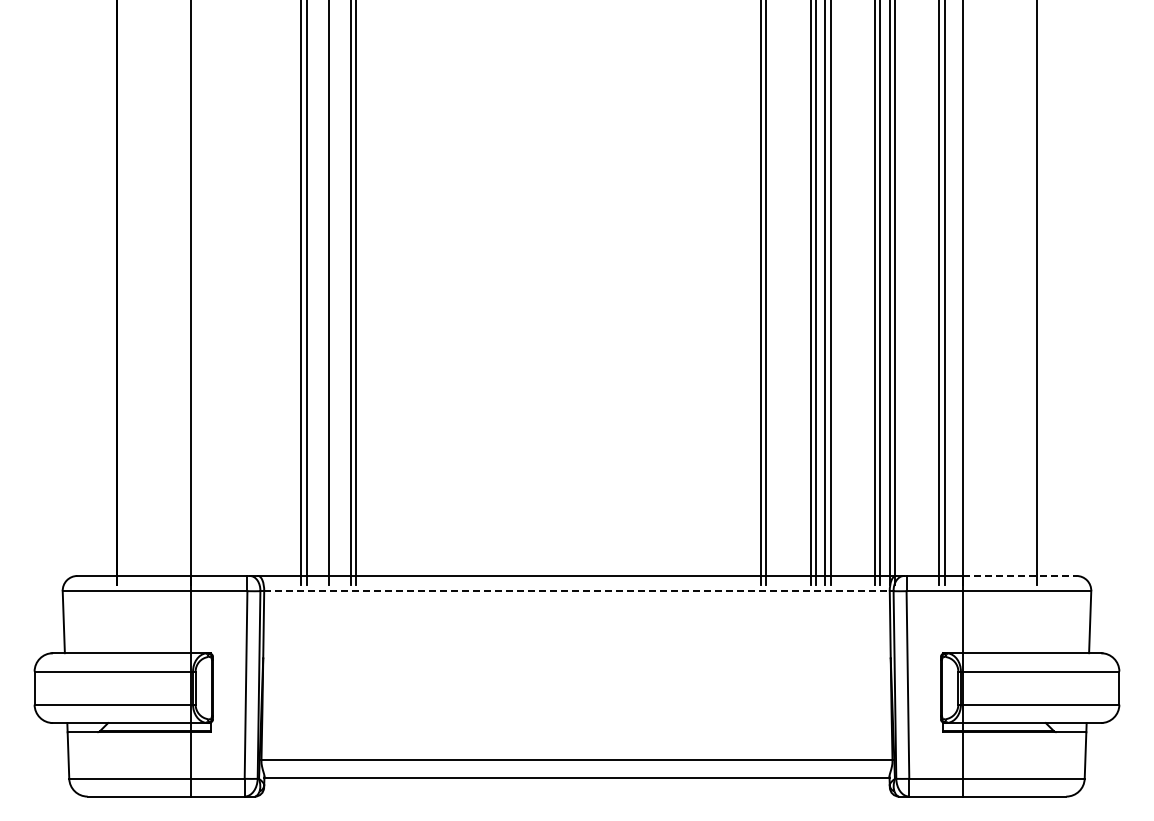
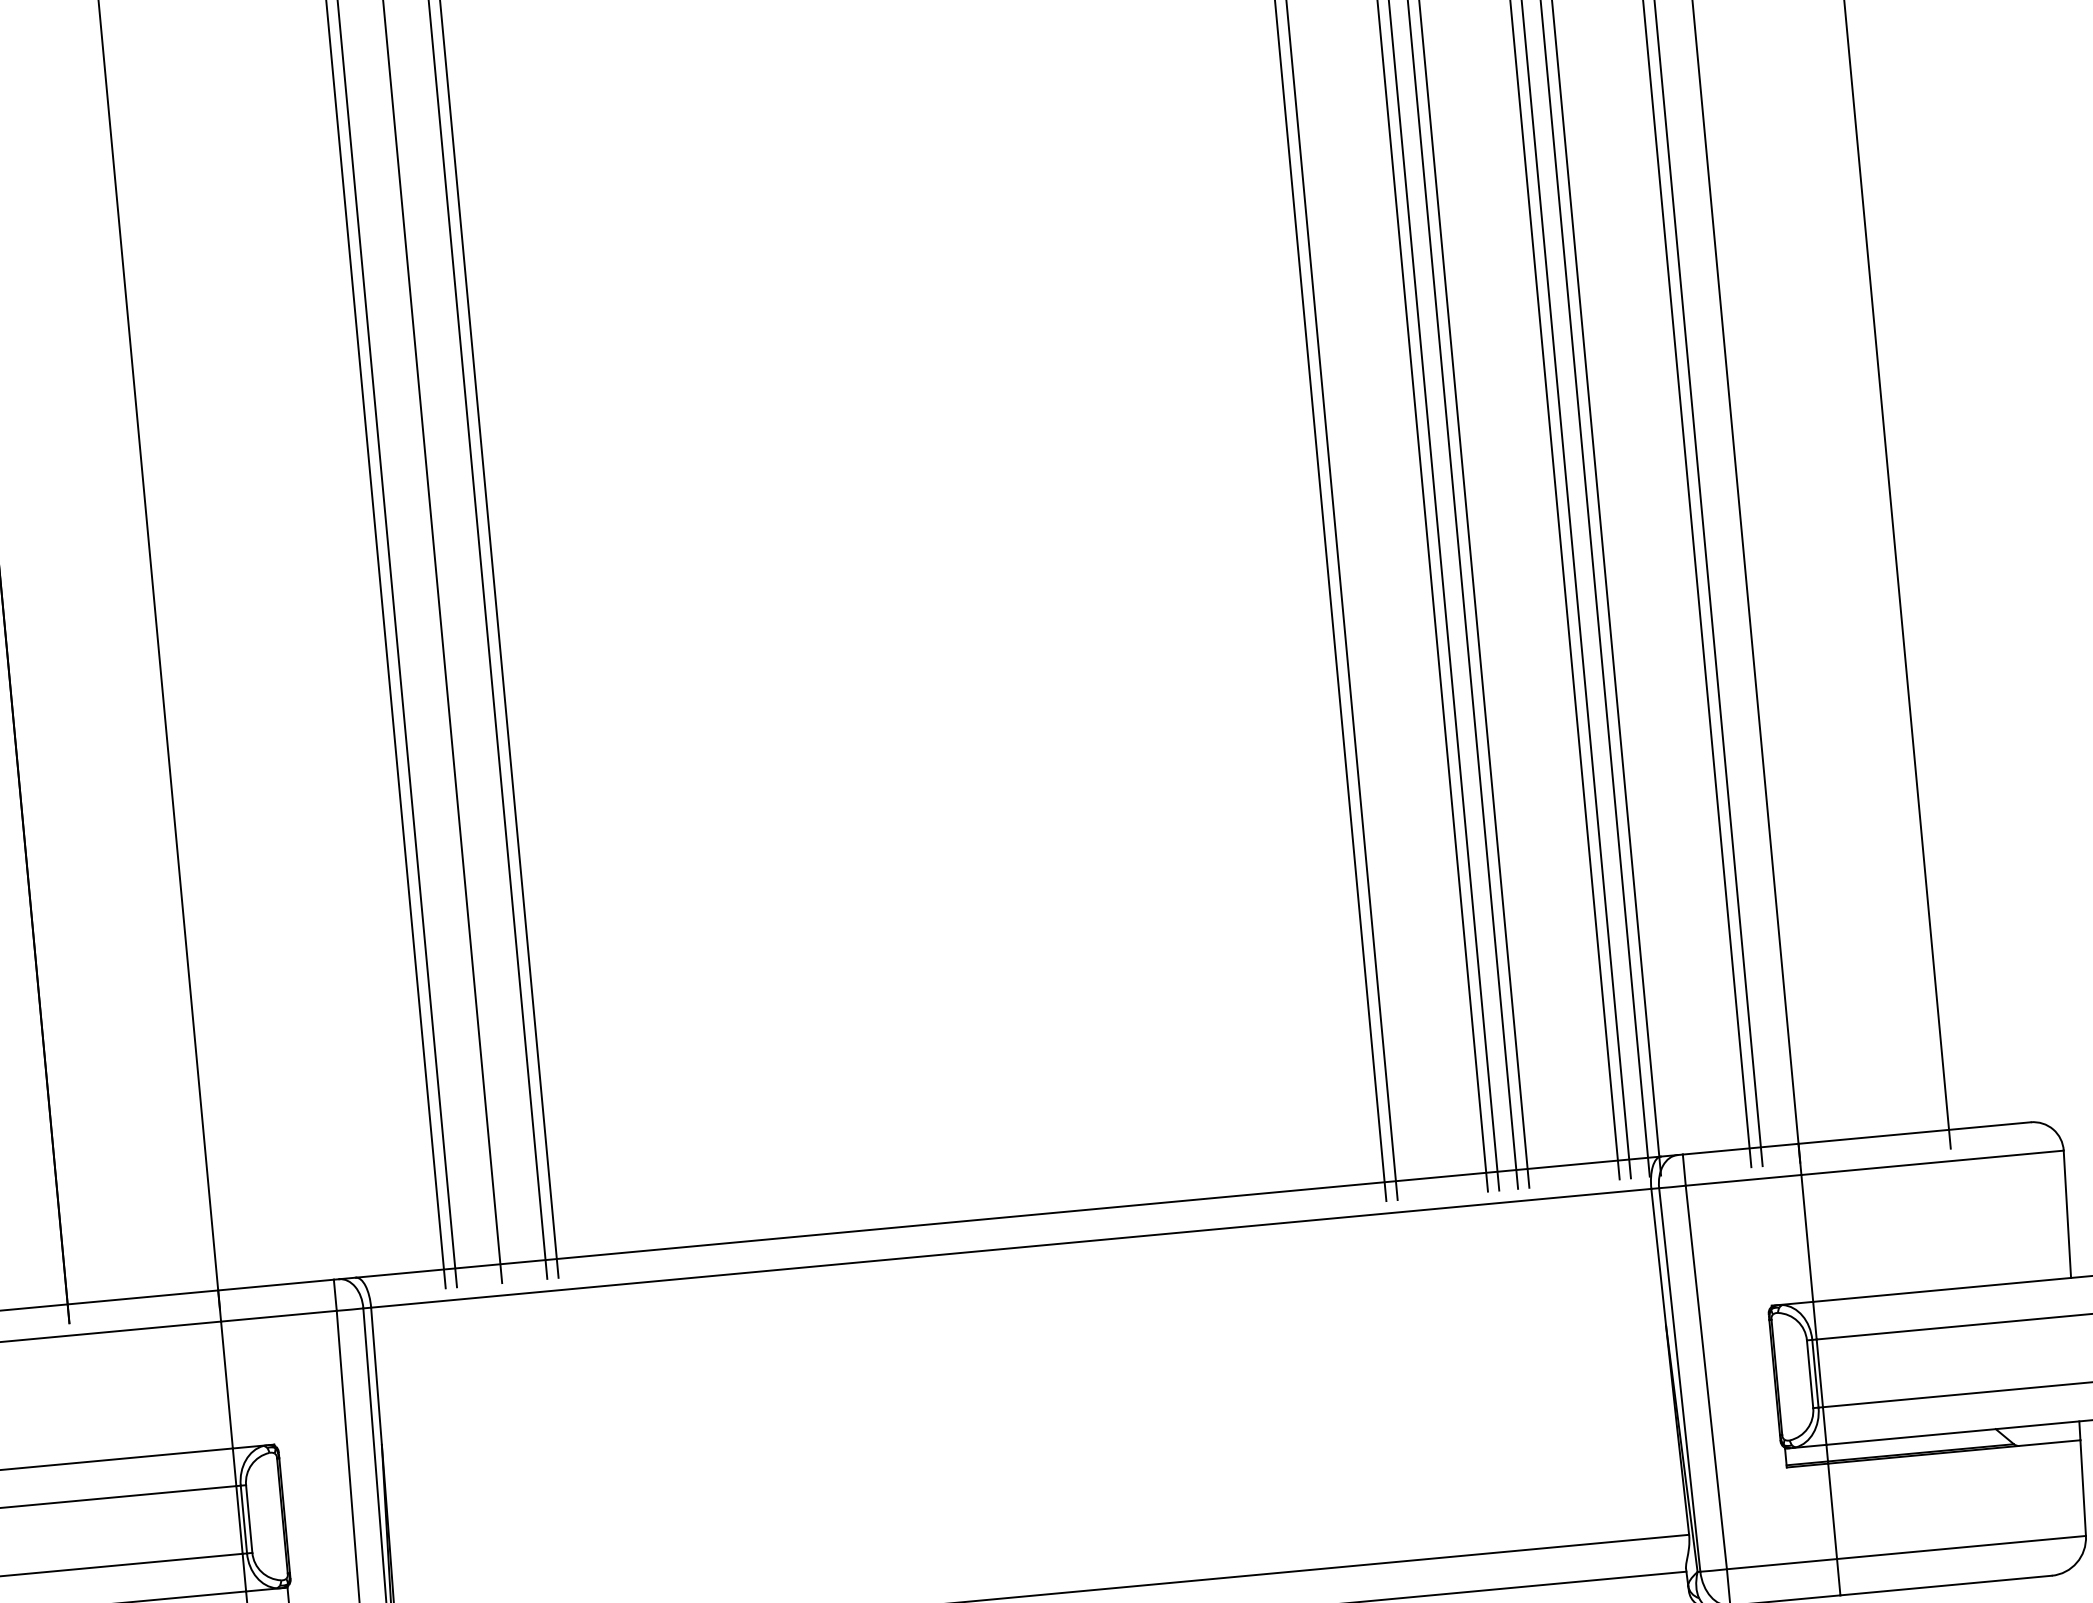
line: (1019, 575) -> (1913, 1132), dashed -> solid
line: (577, 591) -> (1012, 1248), dashed -> solid

